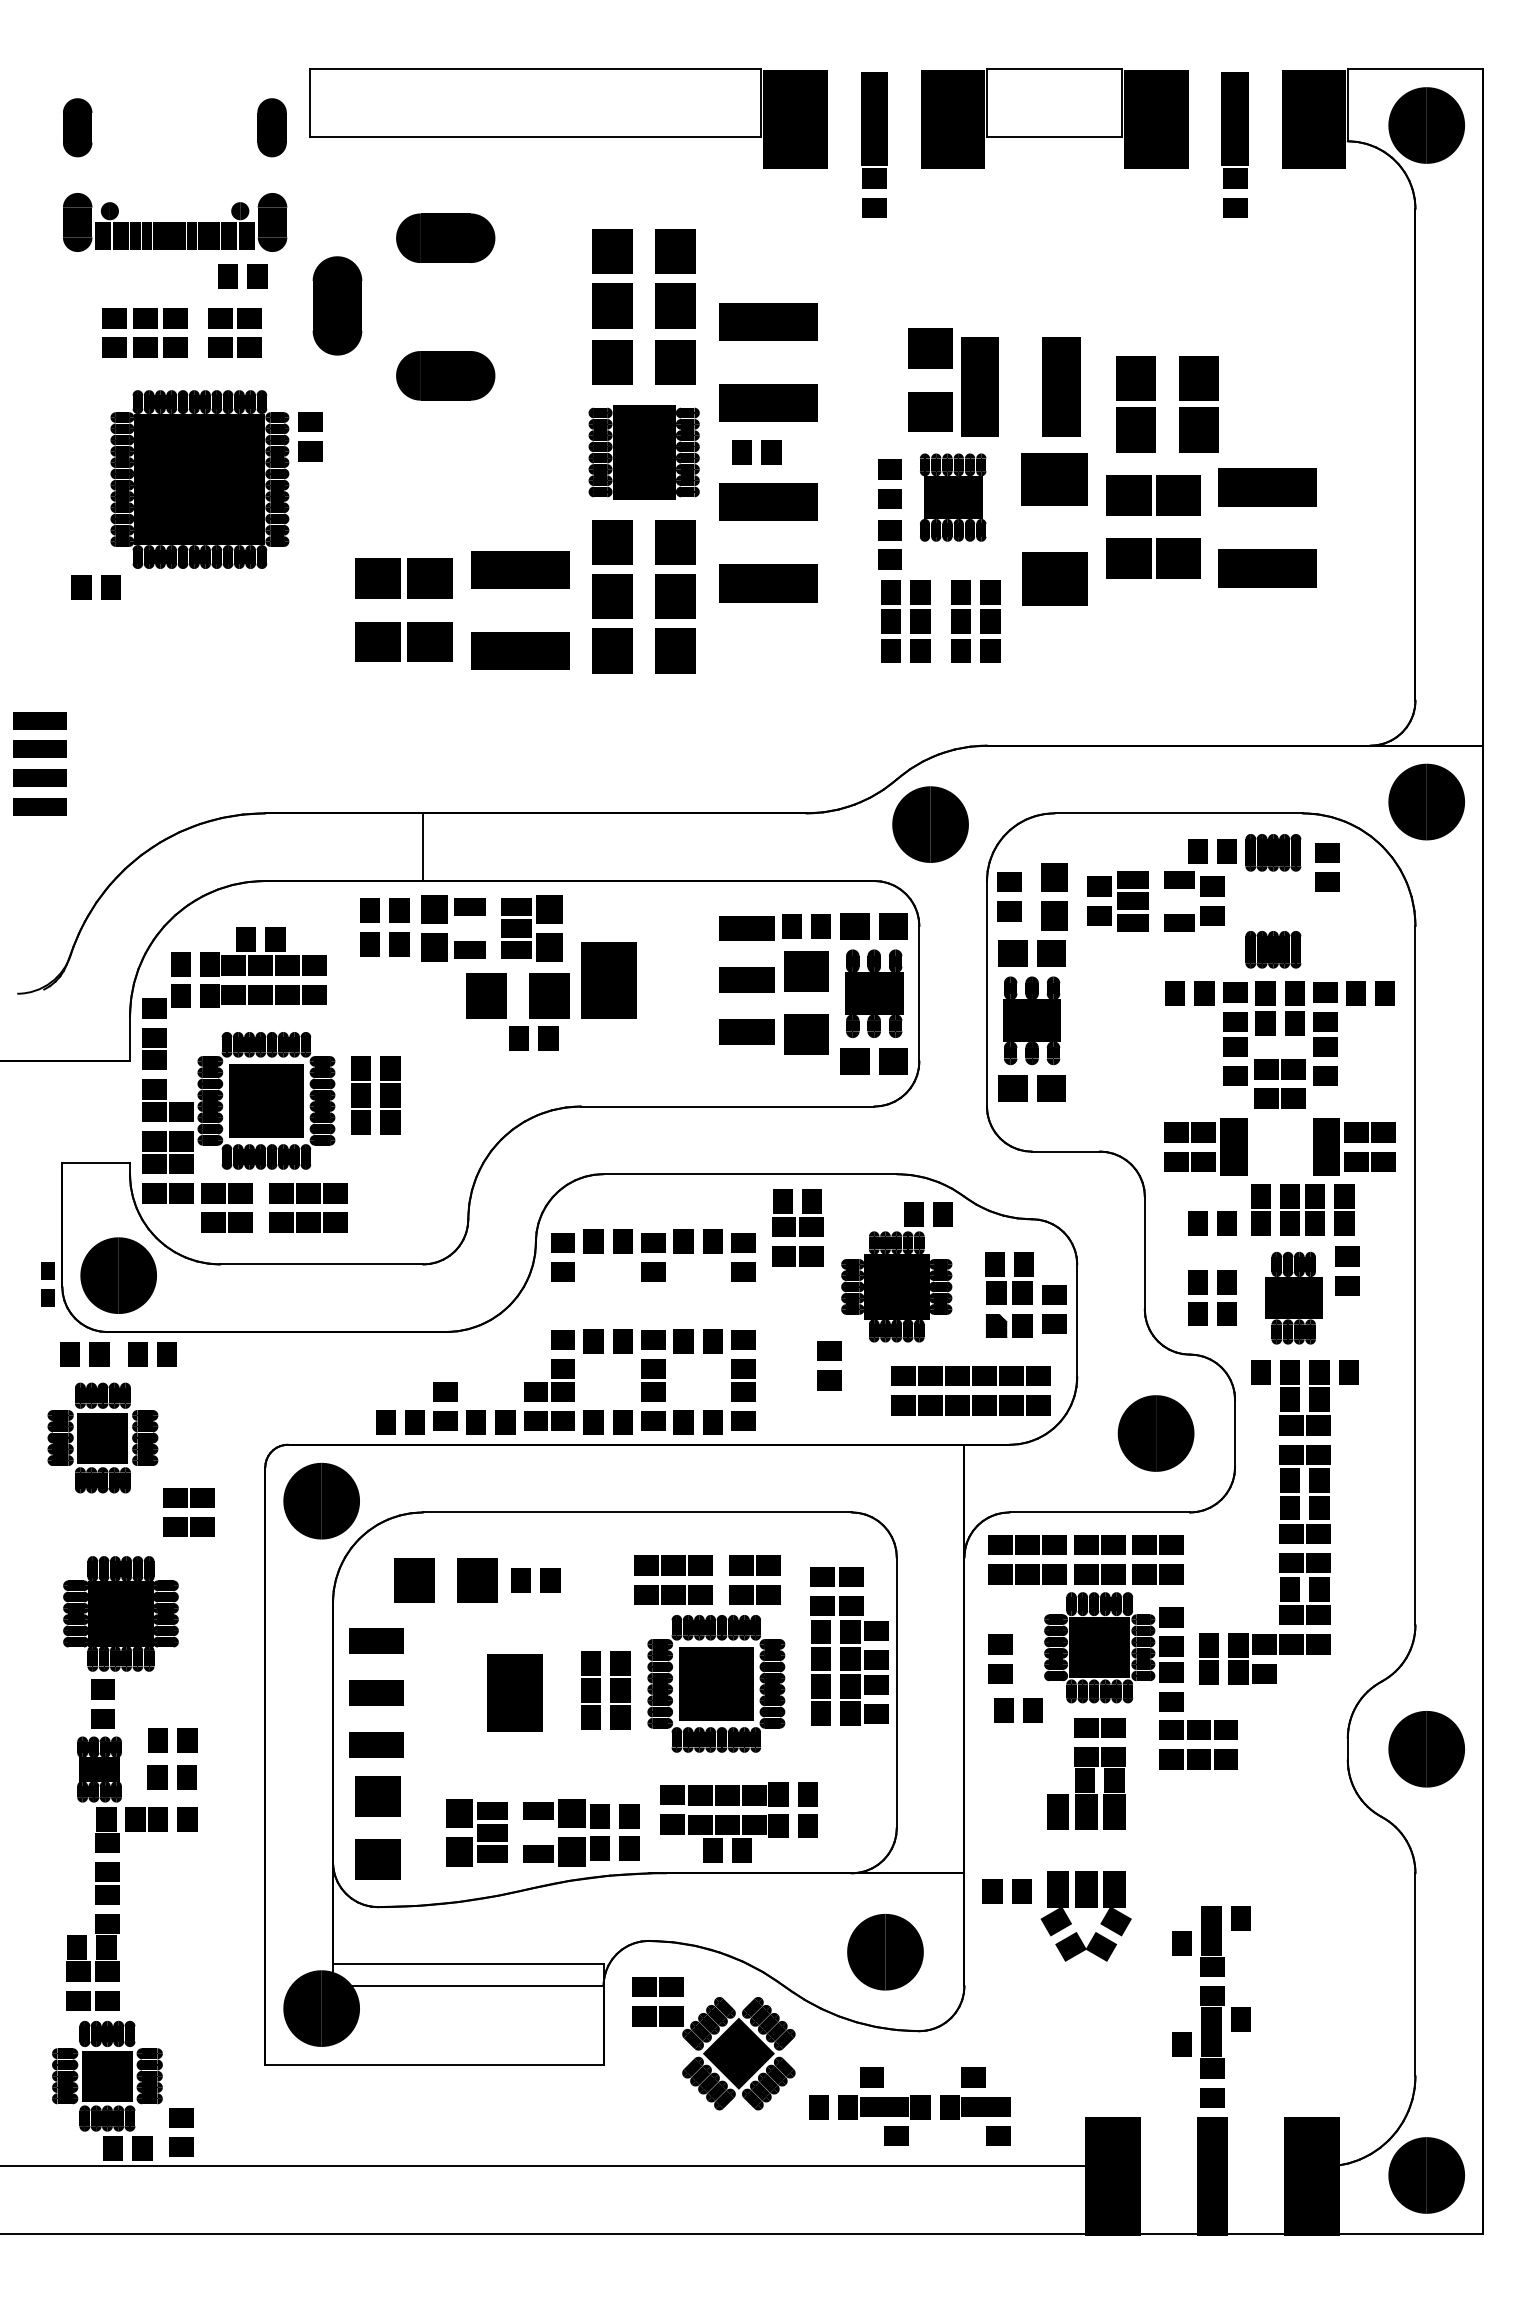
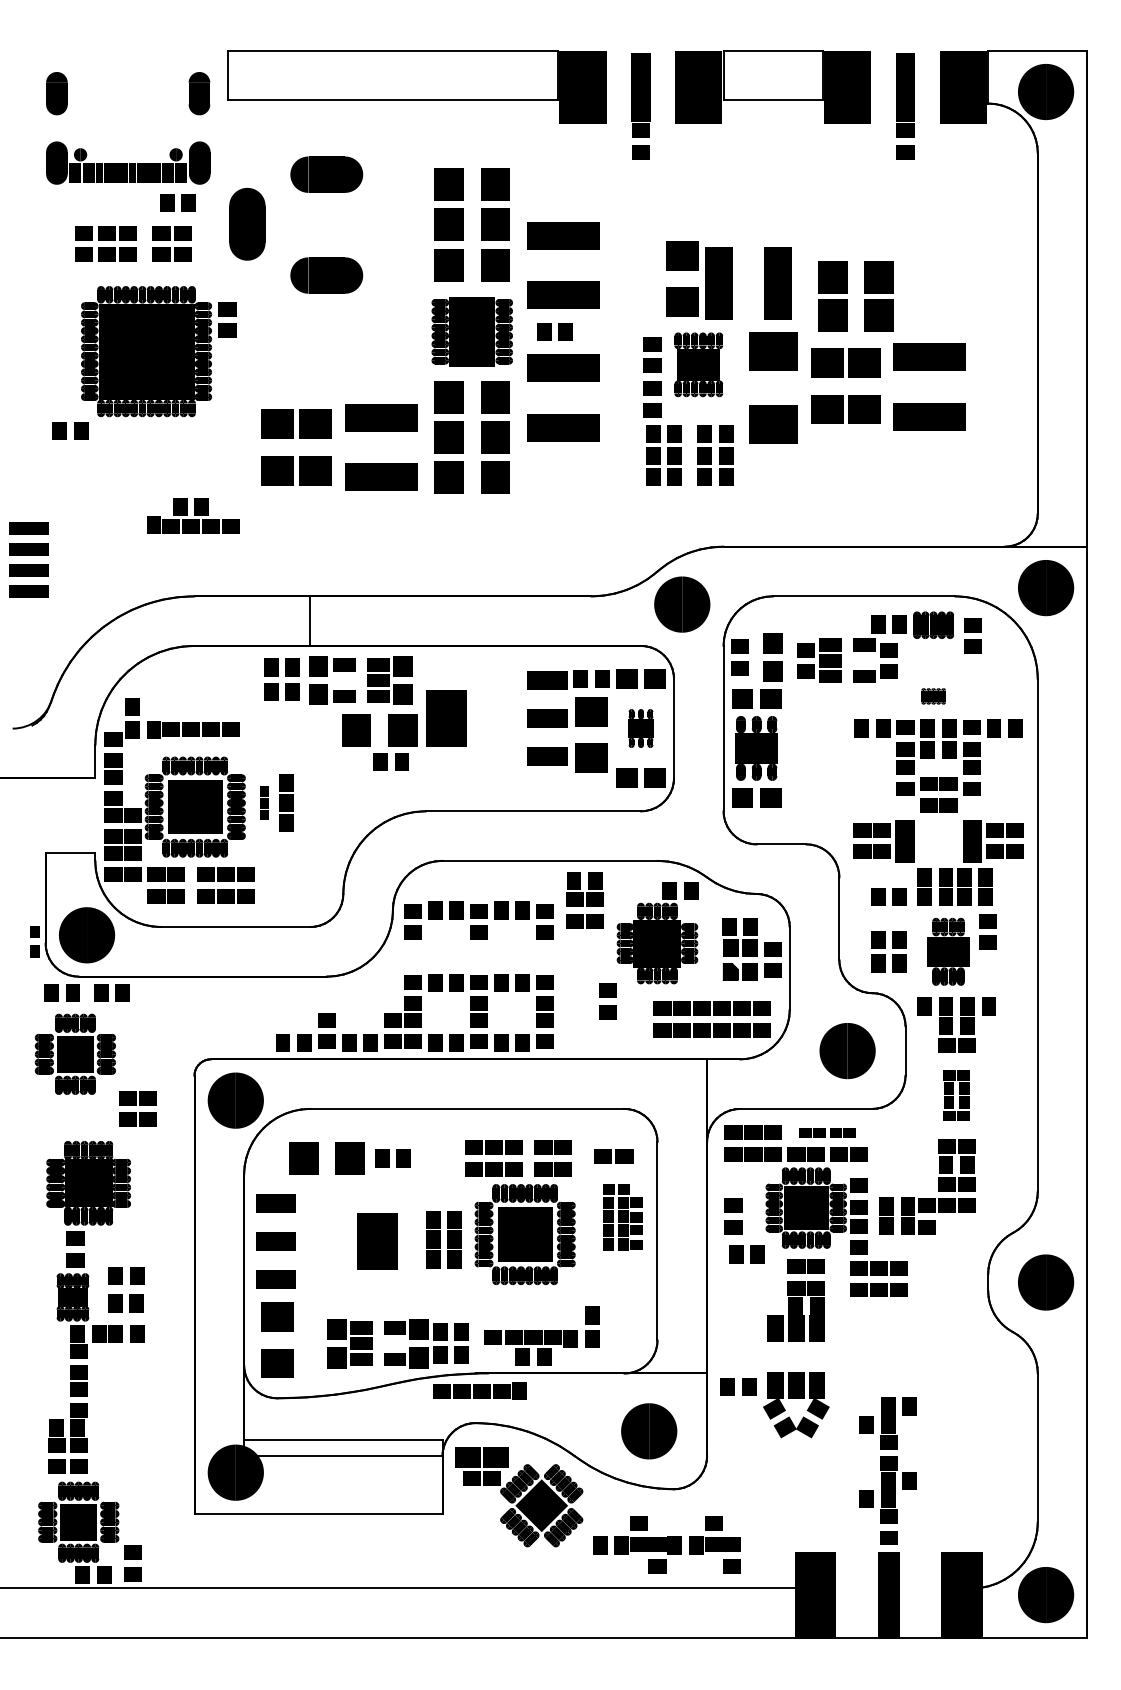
part: (1273, 949) -> (933, 696), size x0.6
part: (263, 951) -> (193, 515), moved
part: (874, 993) -> (641, 728), size x0.6
part: (360, 1095) -> (264, 803), size x0.6
part: (1304, 1494) -> (956, 1095), size x0.7
part: (1128, 1544) -> (827, 1132), size x0.7
part: (849, 1660) -> (622, 1217), size x0.7
part: (724, 1794) -> (479, 1391), moved
part: (657, 1986) -> (482, 1456), size x1.4

